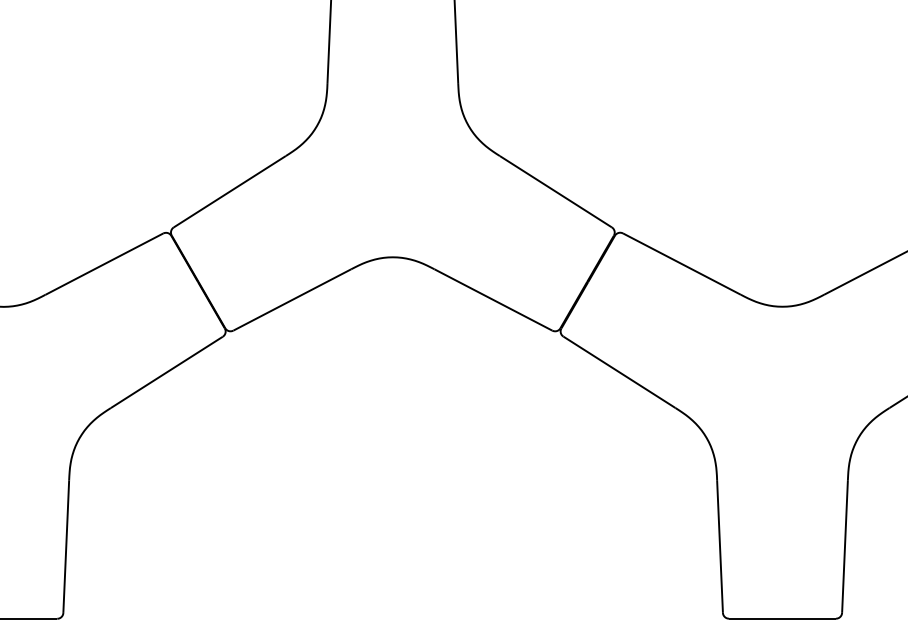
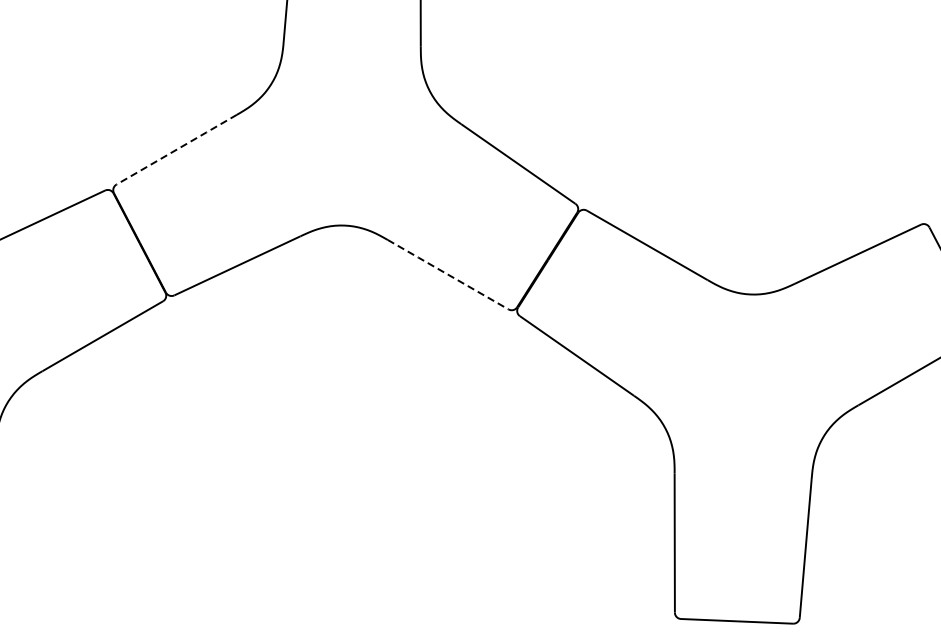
line: (229, 191) -> (176, 149), solid -> dashed
line: (493, 299) -> (448, 274), solid -> dashed

